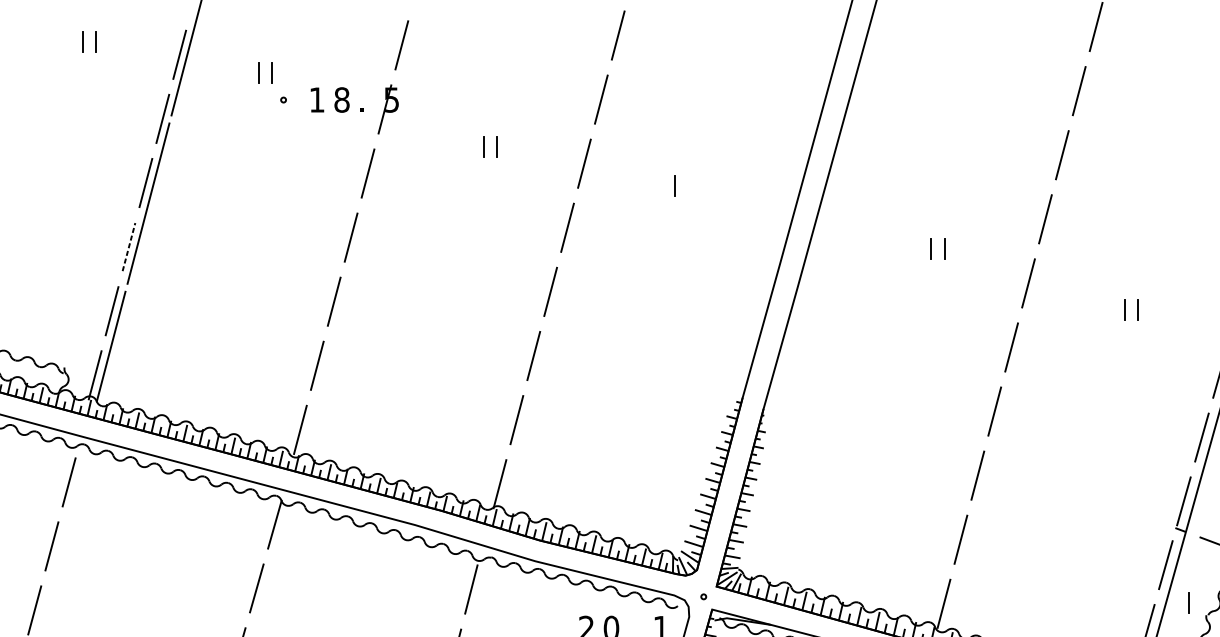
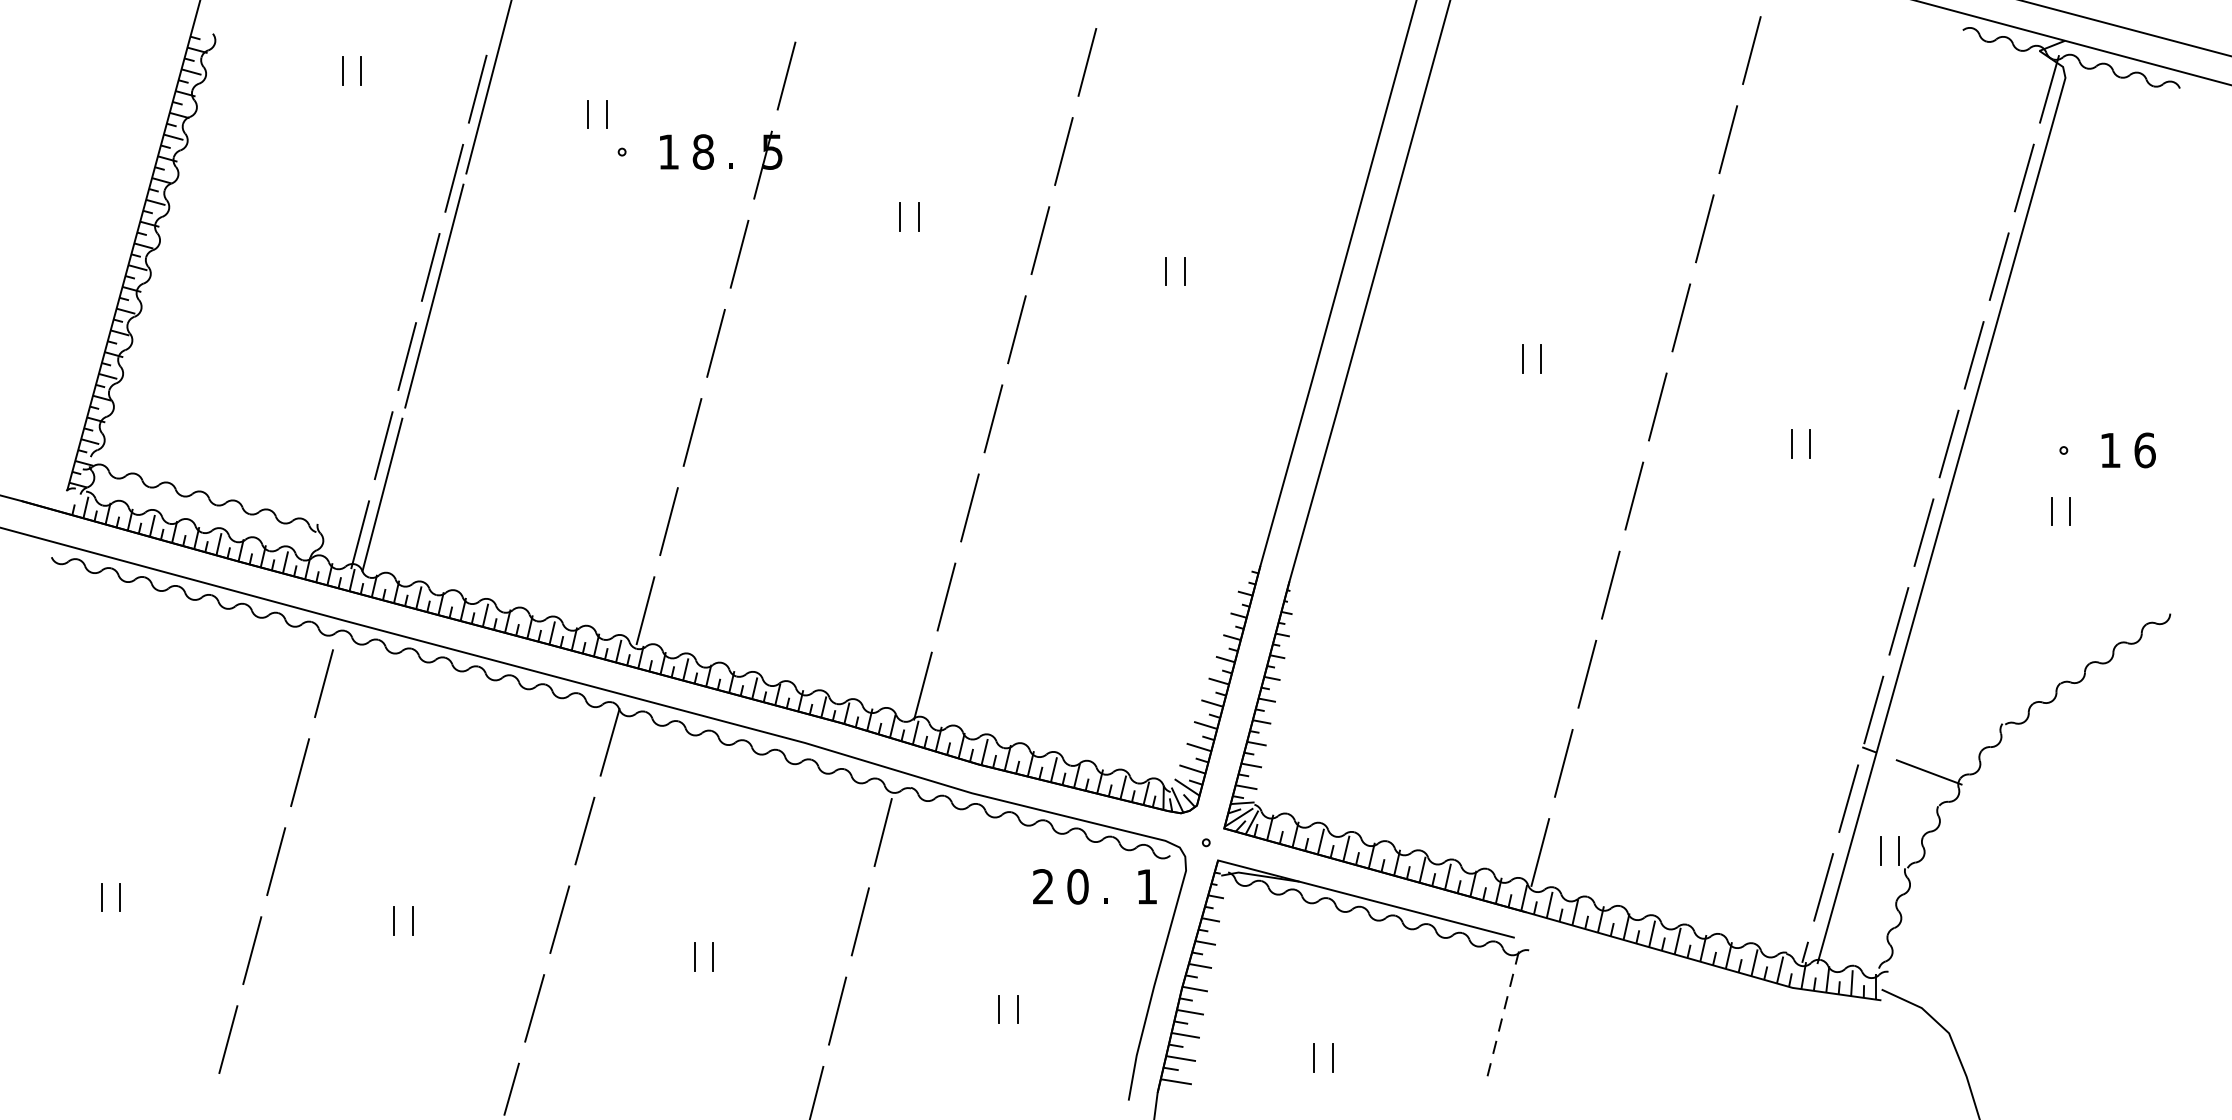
line: (688, 185) -> (1184, 271), added
line: (129, 247) -> (407, 356), dashed -> solid
line: (1202, 602) -> (1899, 850), added

